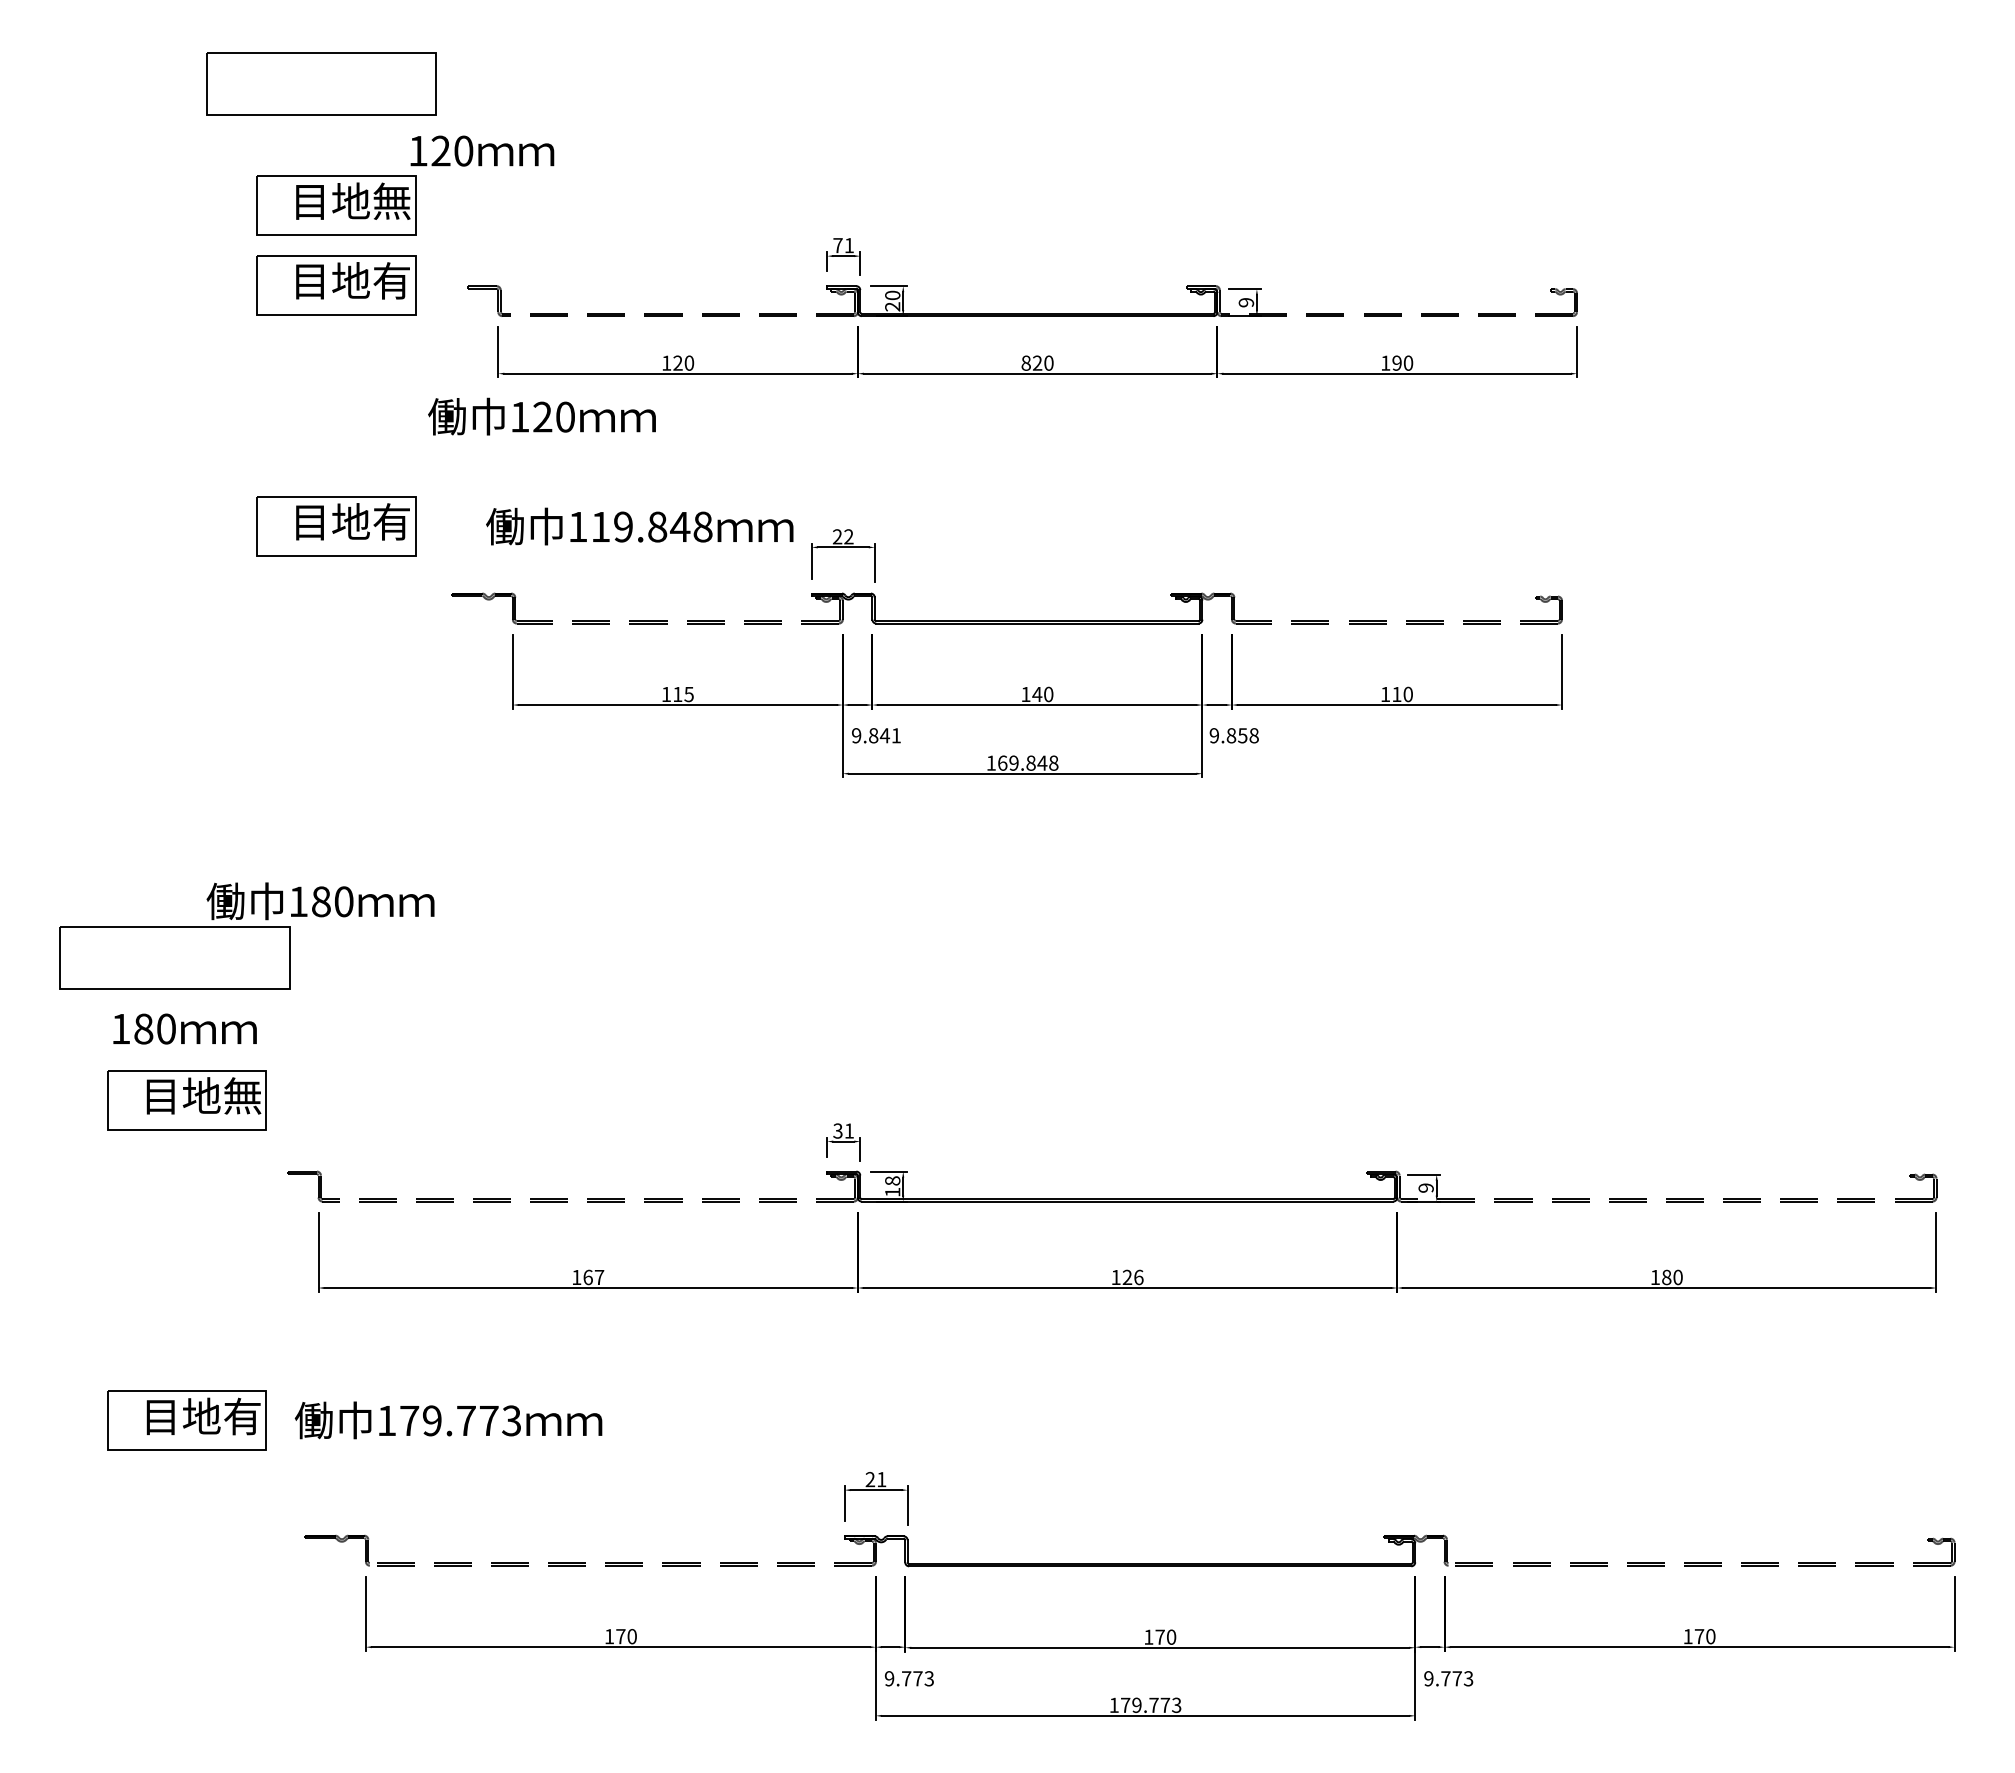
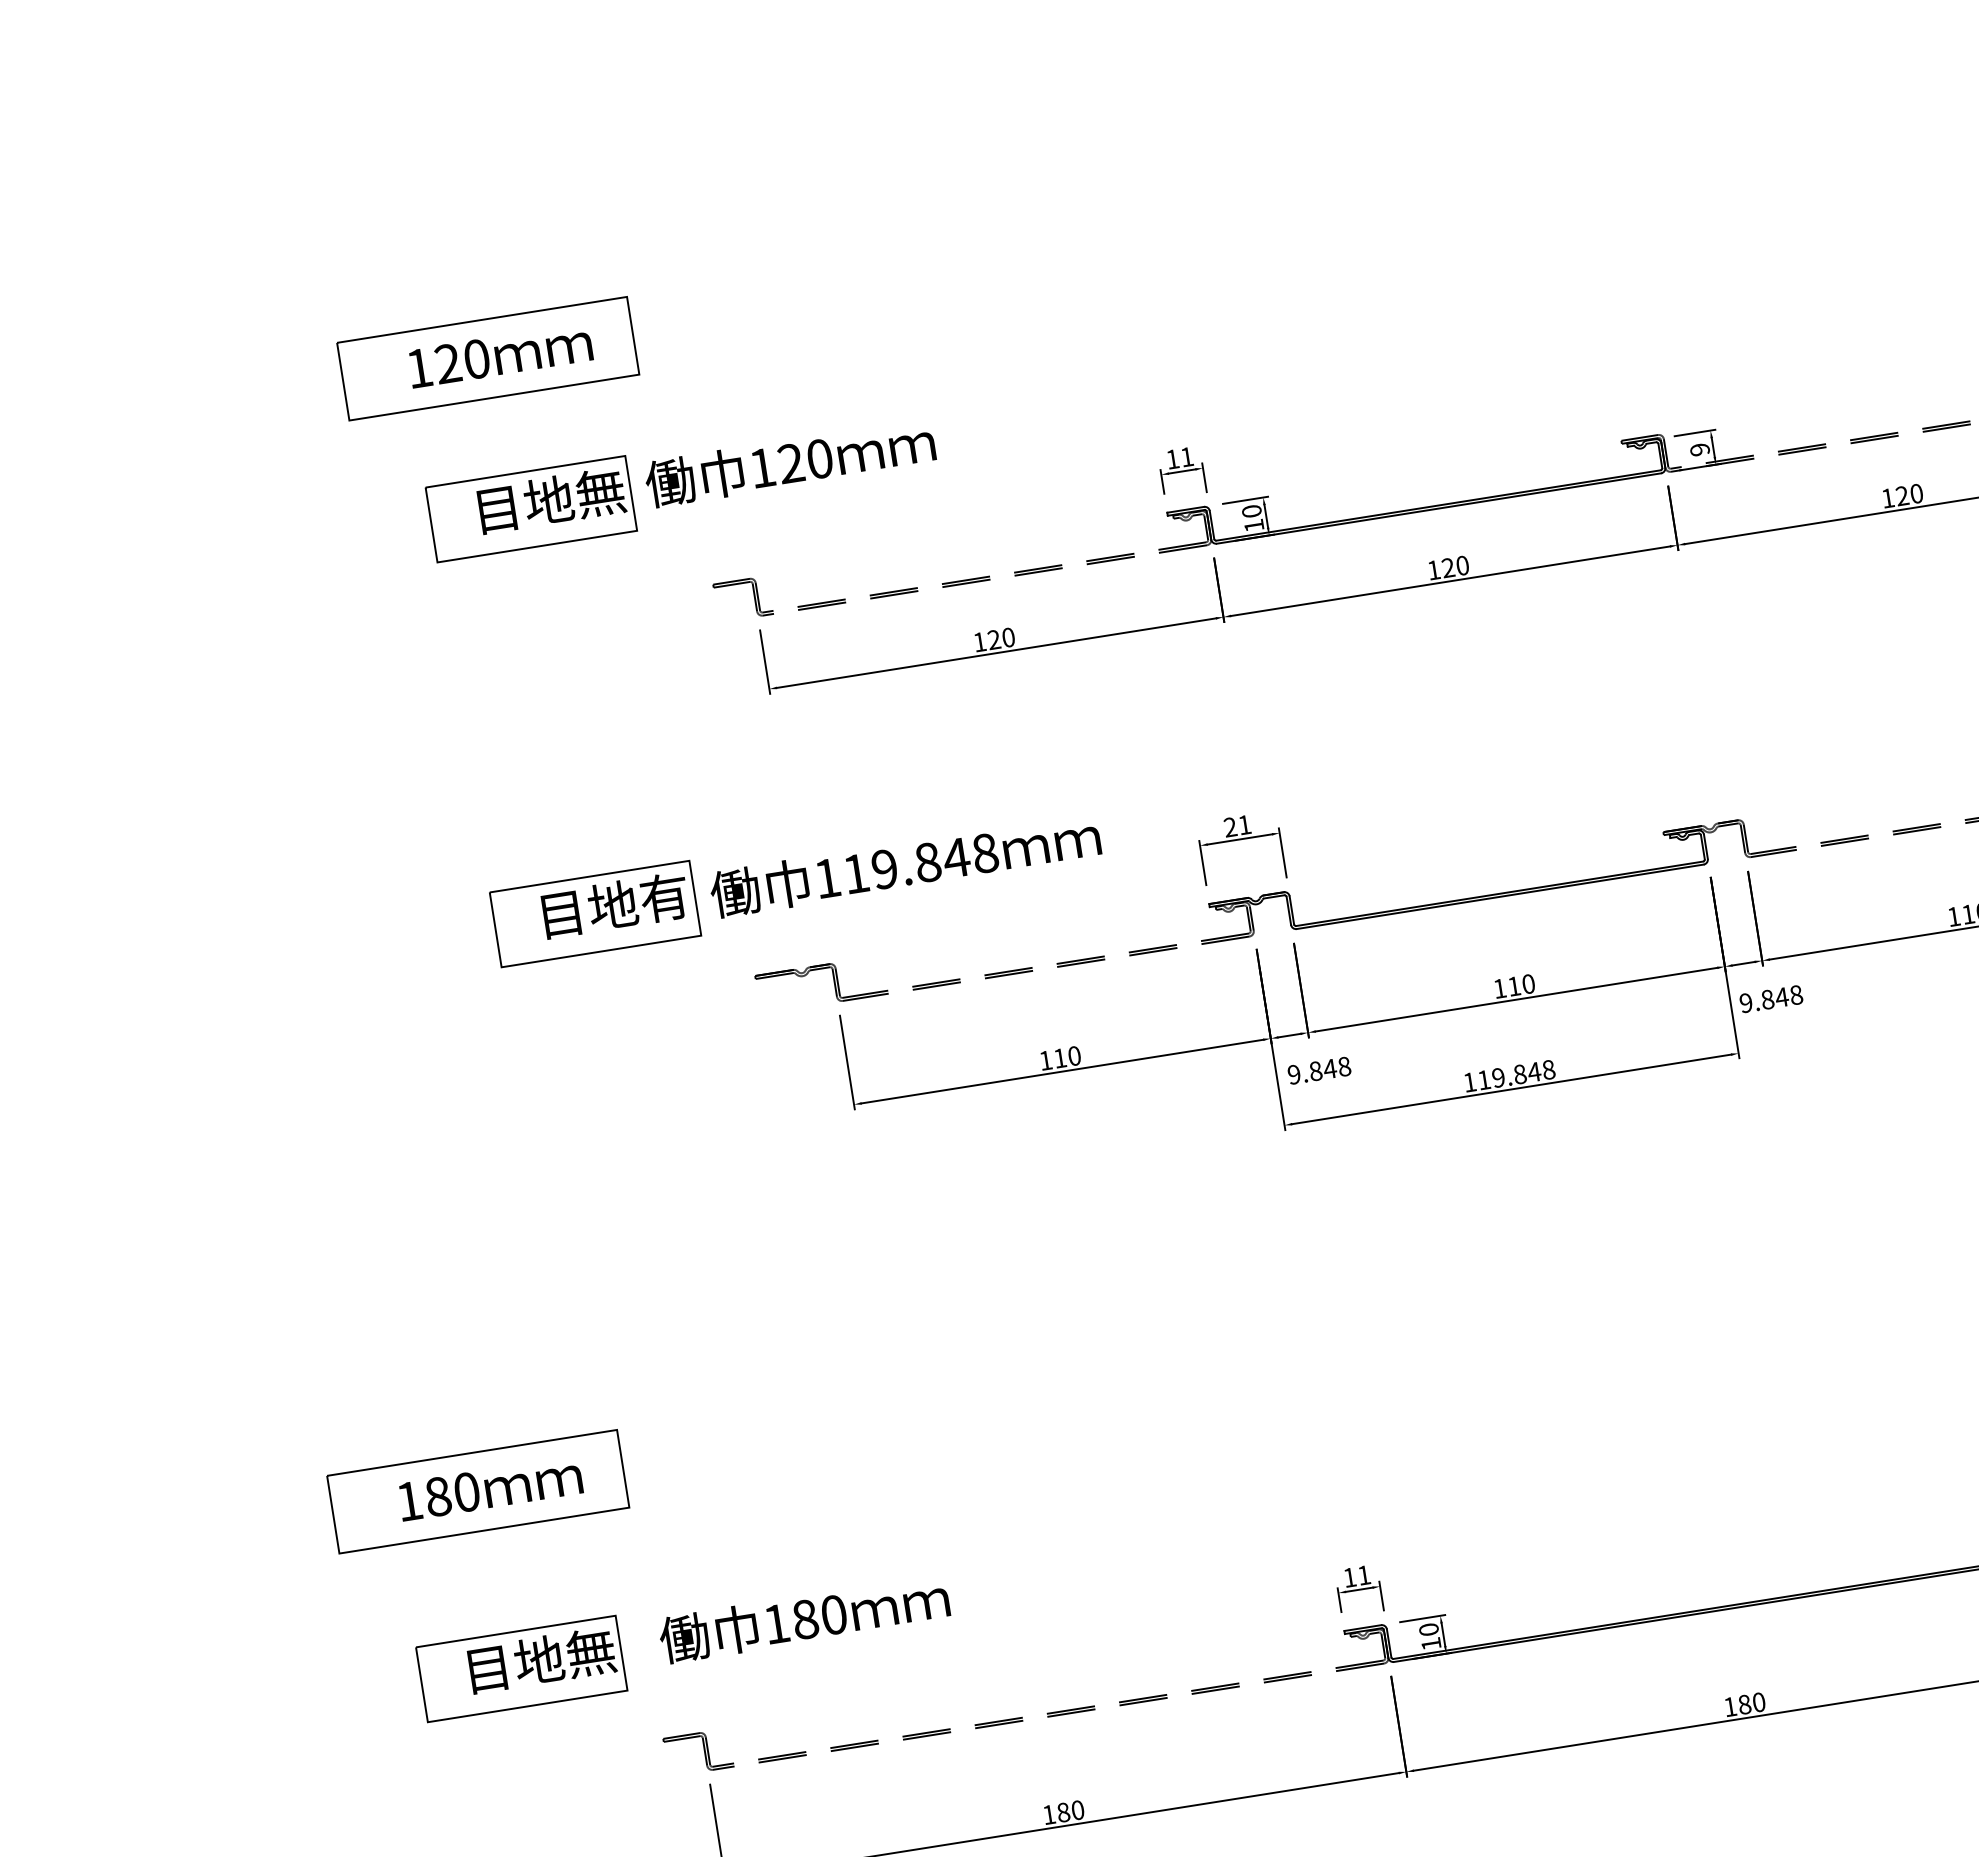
text: (482, 150) -> (500, 354), moved
text: (837, 245) -> (1172, 459), 71 -> 11
part: (336, 285) -> (547, 610), removed
text: (892, 306) -> (1253, 525), 20 -> 10
text: (1025, 362) -> (1432, 569), 820 -> 120
text: (1396, 363) -> (1901, 496), 190 -> 120
text: (541, 416) -> (789, 462), moved
text: (639, 526) -> (905, 865), moved
text: (848, 536) -> (1244, 824), 22 -> 21
text: (688, 694) -> (1073, 1056), 115 -> 110
text: (1037, 694) -> (1514, 986), 140 -> 110
text: (896, 735) -> (1344, 1066), 9.841 -> 9.848
text: (1242, 735) -> (1781, 997), 9.858 -> 9.848
text: (1002, 762) -> (1483, 1079), 169.848 -> 119.848
text: (320, 901) -> (804, 1619), moved
text: (184, 1028) -> (489, 1487), moved
text: (837, 1130) -> (1349, 1577), 31 -> 11
text: (892, 1180) -> (1428, 1629), 18 -> 10
text: (593, 1277) -> (1070, 1811), 167 -> 180
text: (1132, 1277) -> (1751, 1703), 126 -> 180

